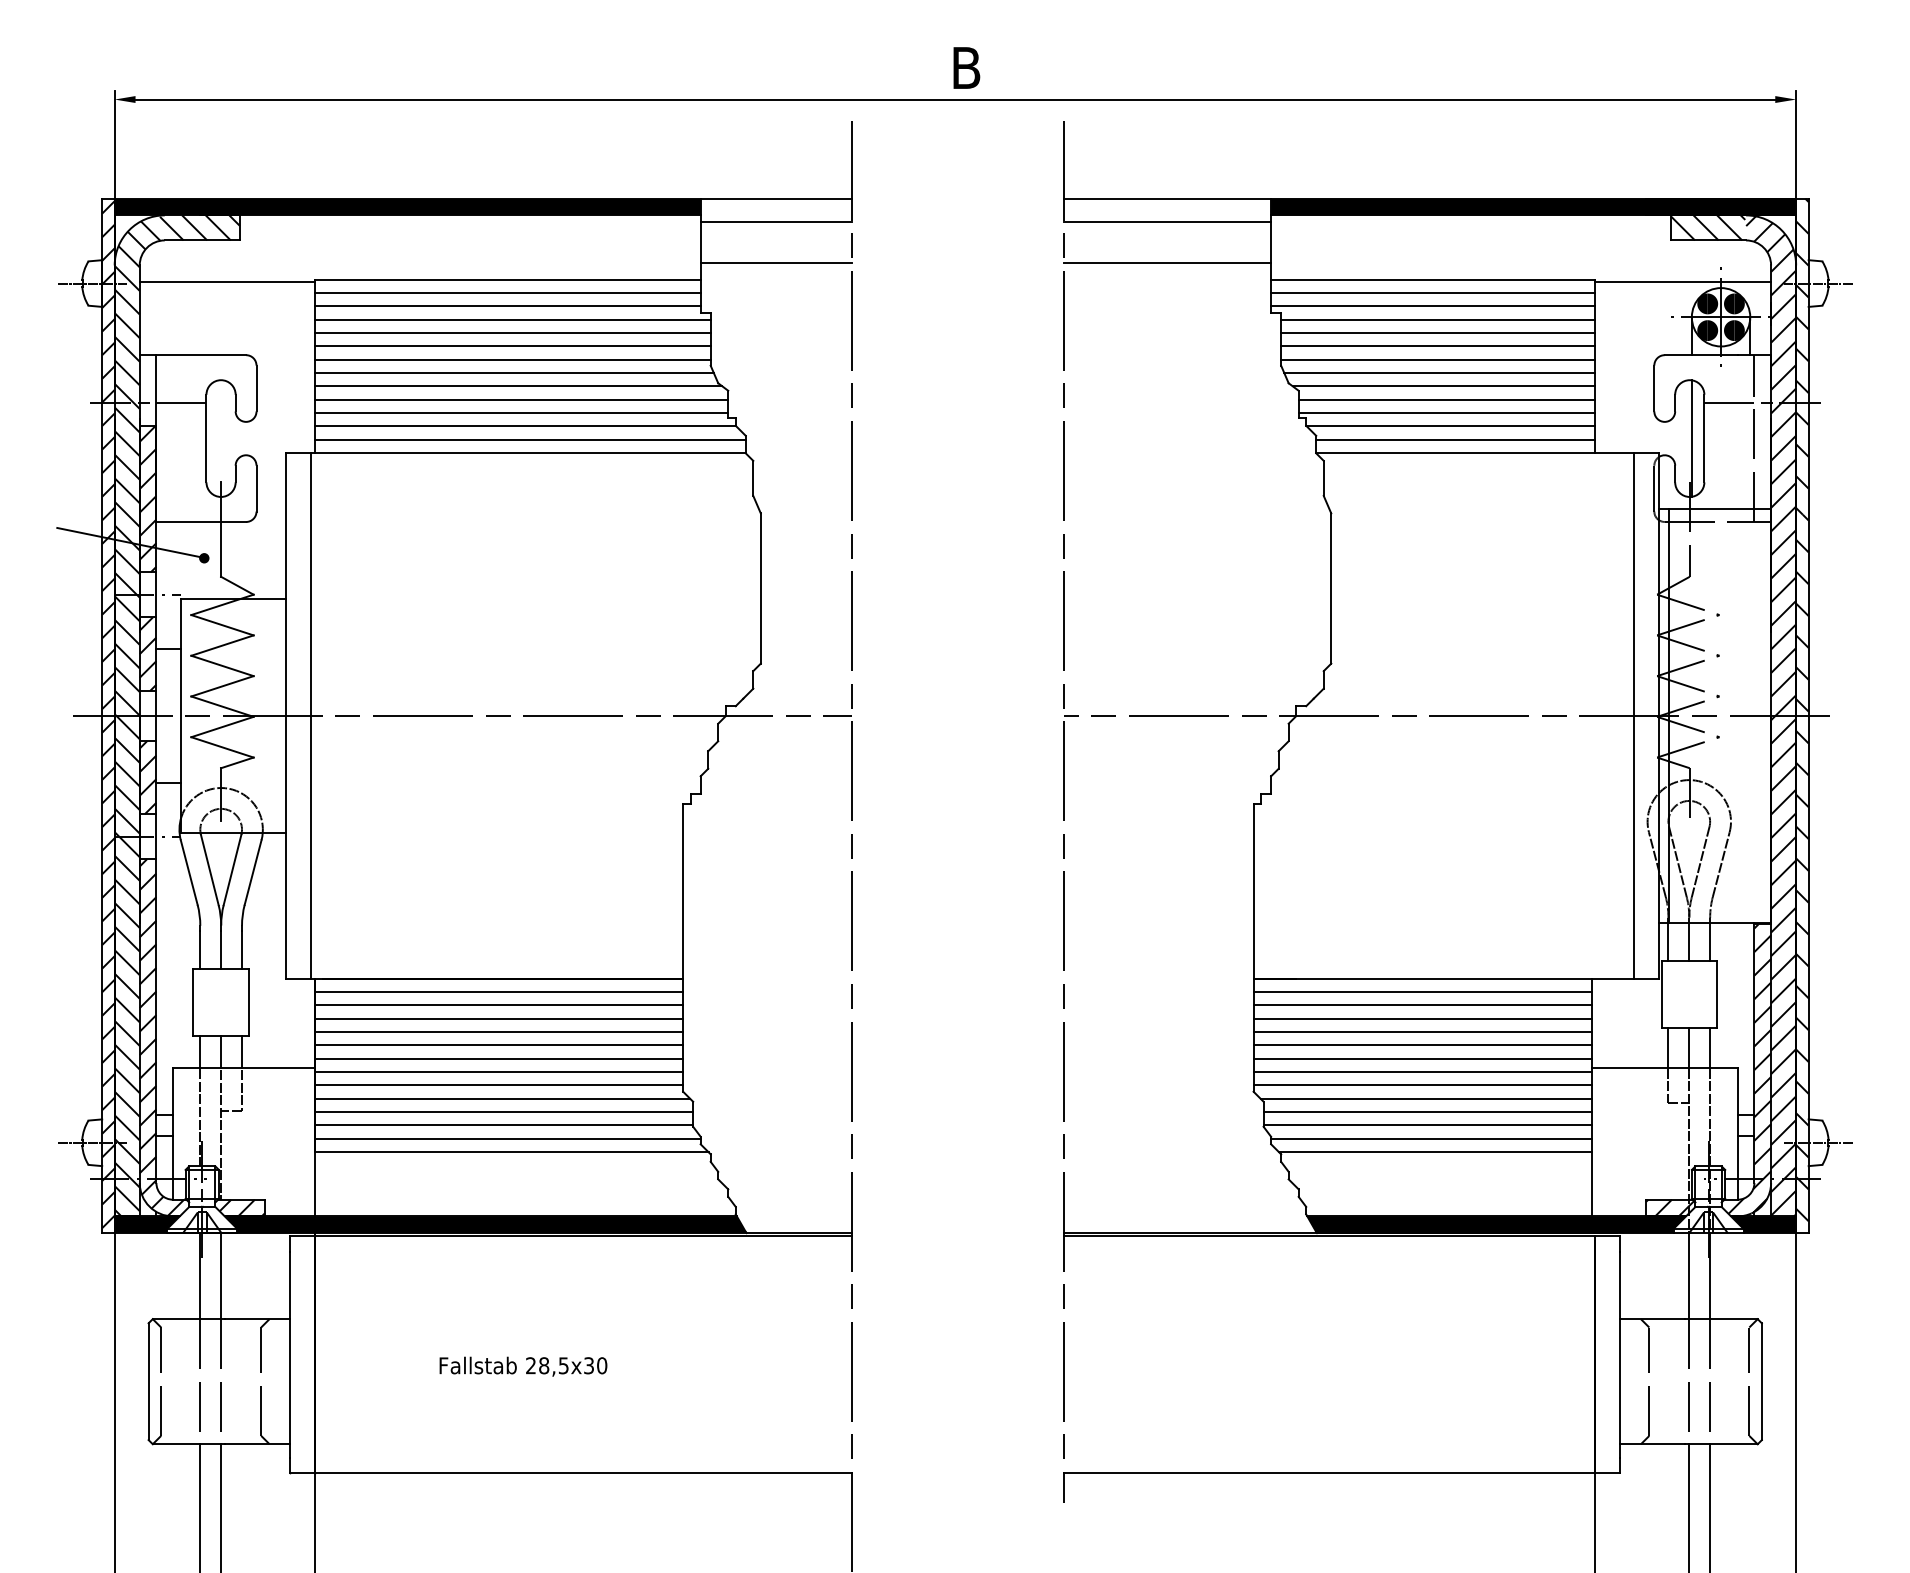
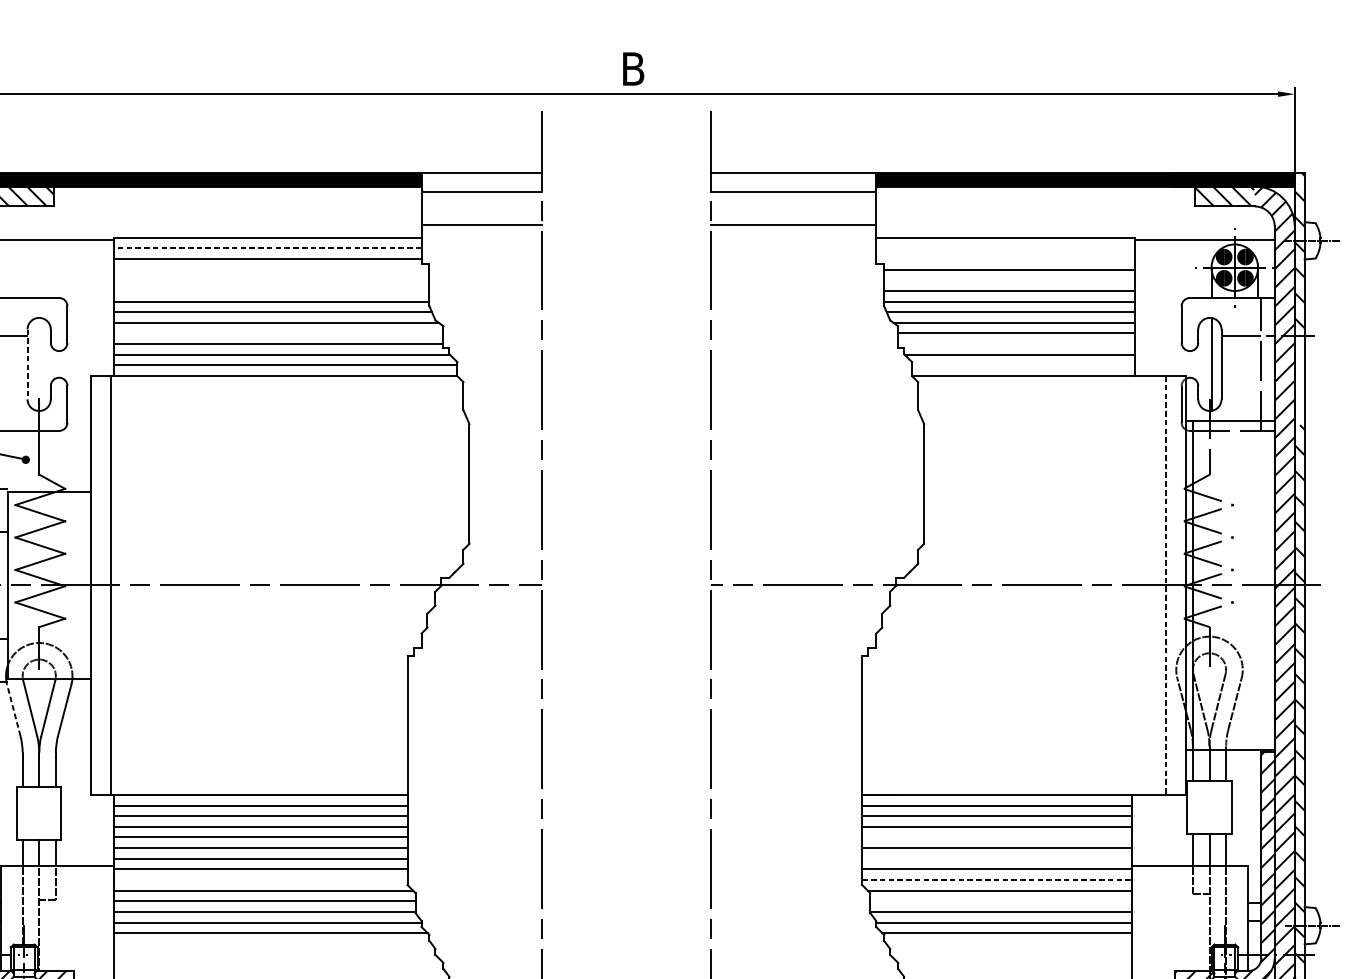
line: (507, 292) -> (267, 247), solid -> dashed
line: (1433, 292) -> (1005, 247), removed
line: (1433, 306) -> (1005, 259), removed
line: (512, 319) -> (271, 269), removed
line: (512, 333) -> (271, 280), removed
line: (1438, 333) -> (1009, 280), removed
line: (512, 346) -> (271, 291), removed
line: (521, 399) -> (278, 333), removed
line: (1446, 413) -> (1015, 344), removed
line: (206, 438) -> (27, 364), solid -> dashed
line: (1455, 439) -> (1023, 365), removed
hatch: (1802, 463) -> (1299, 384), removed
line: (1634, 715) -> (1165, 585), solid -> dashed
line: (189, 872) -> (14, 710), solid -> dashed
line: (1422, 1032) -> (996, 837), removed
line: (1422, 1058) -> (996, 858), removed
line: (499, 1085) -> (261, 880), removed
line: (1422, 1085) -> (996, 880), solid -> dashed
line: (1427, 1112) -> (1000, 901), removed

